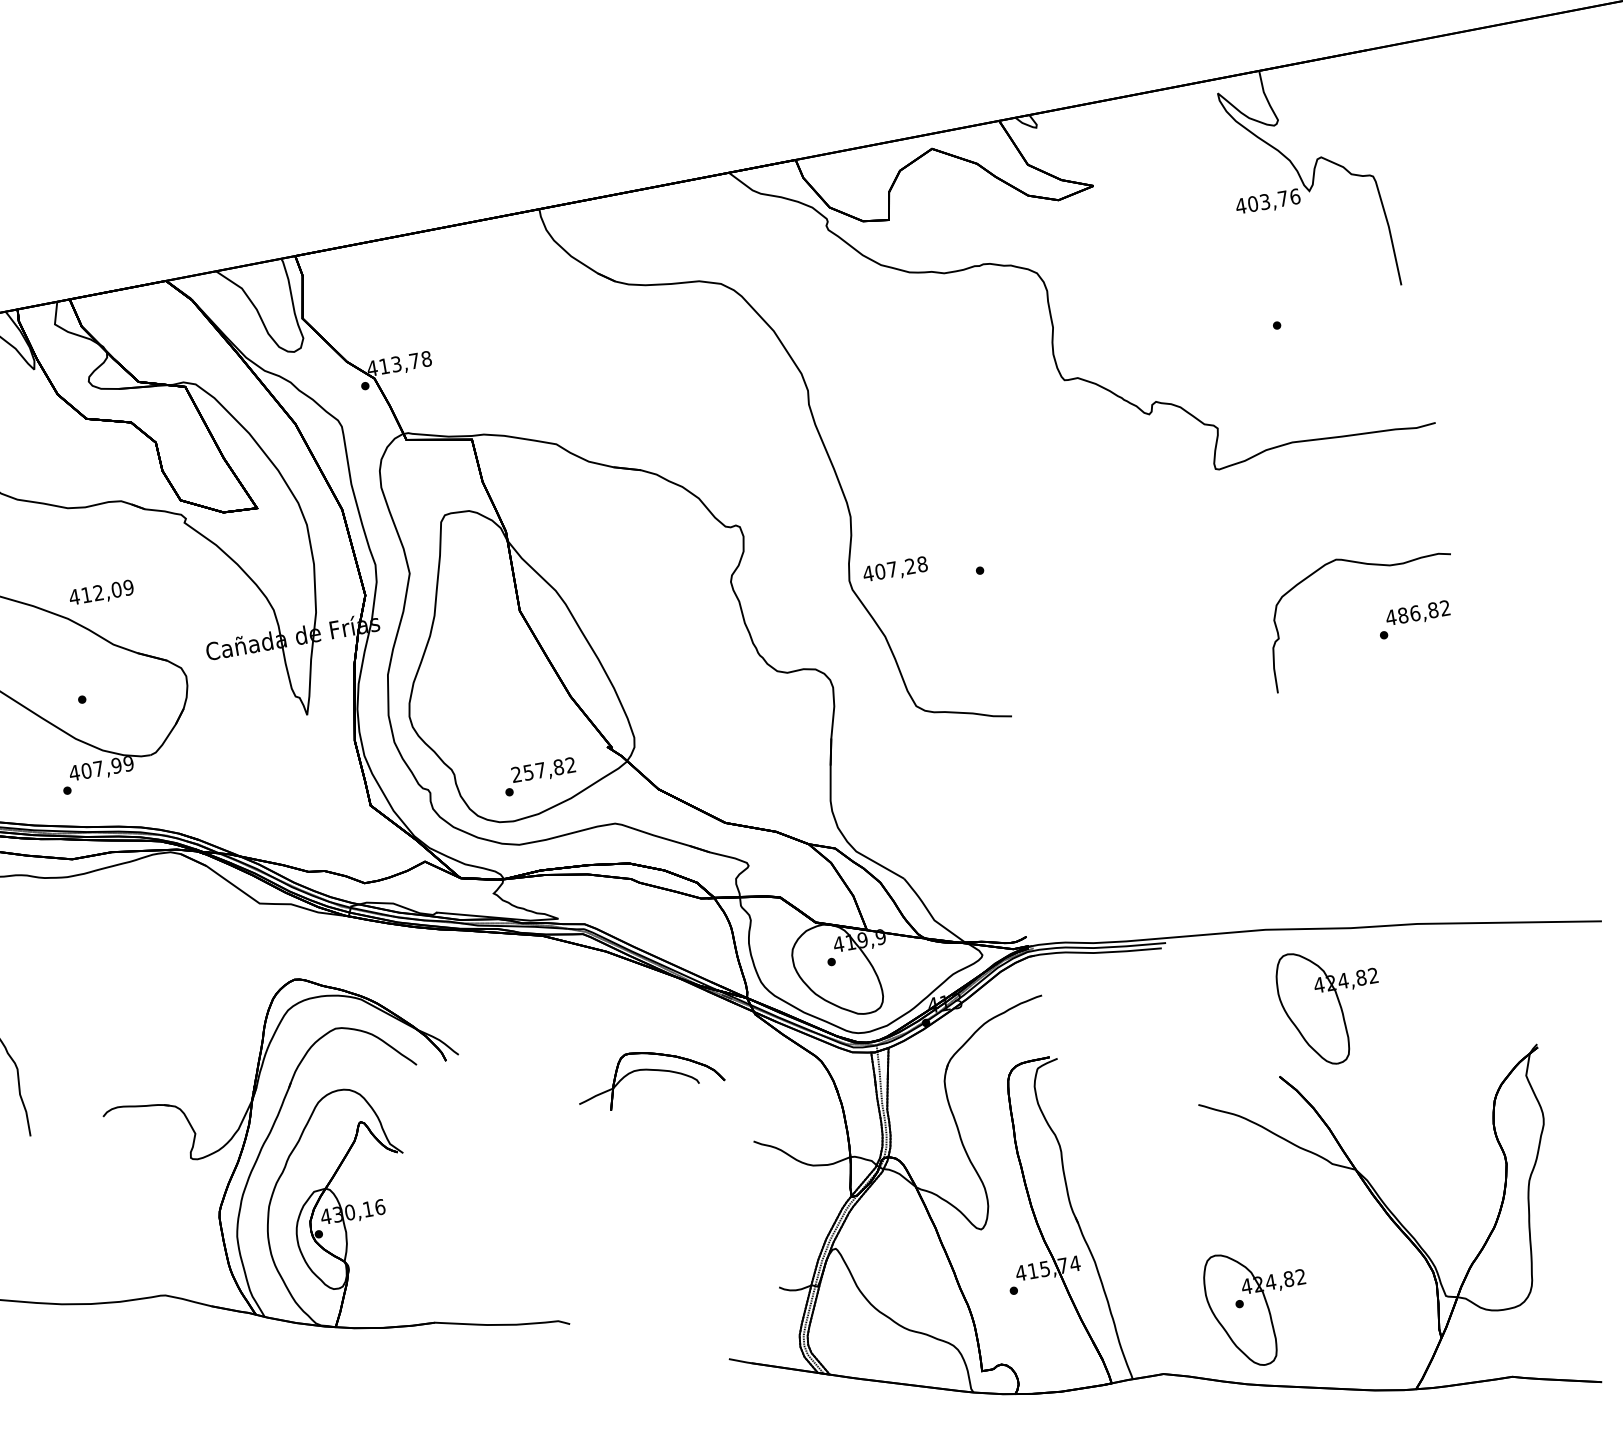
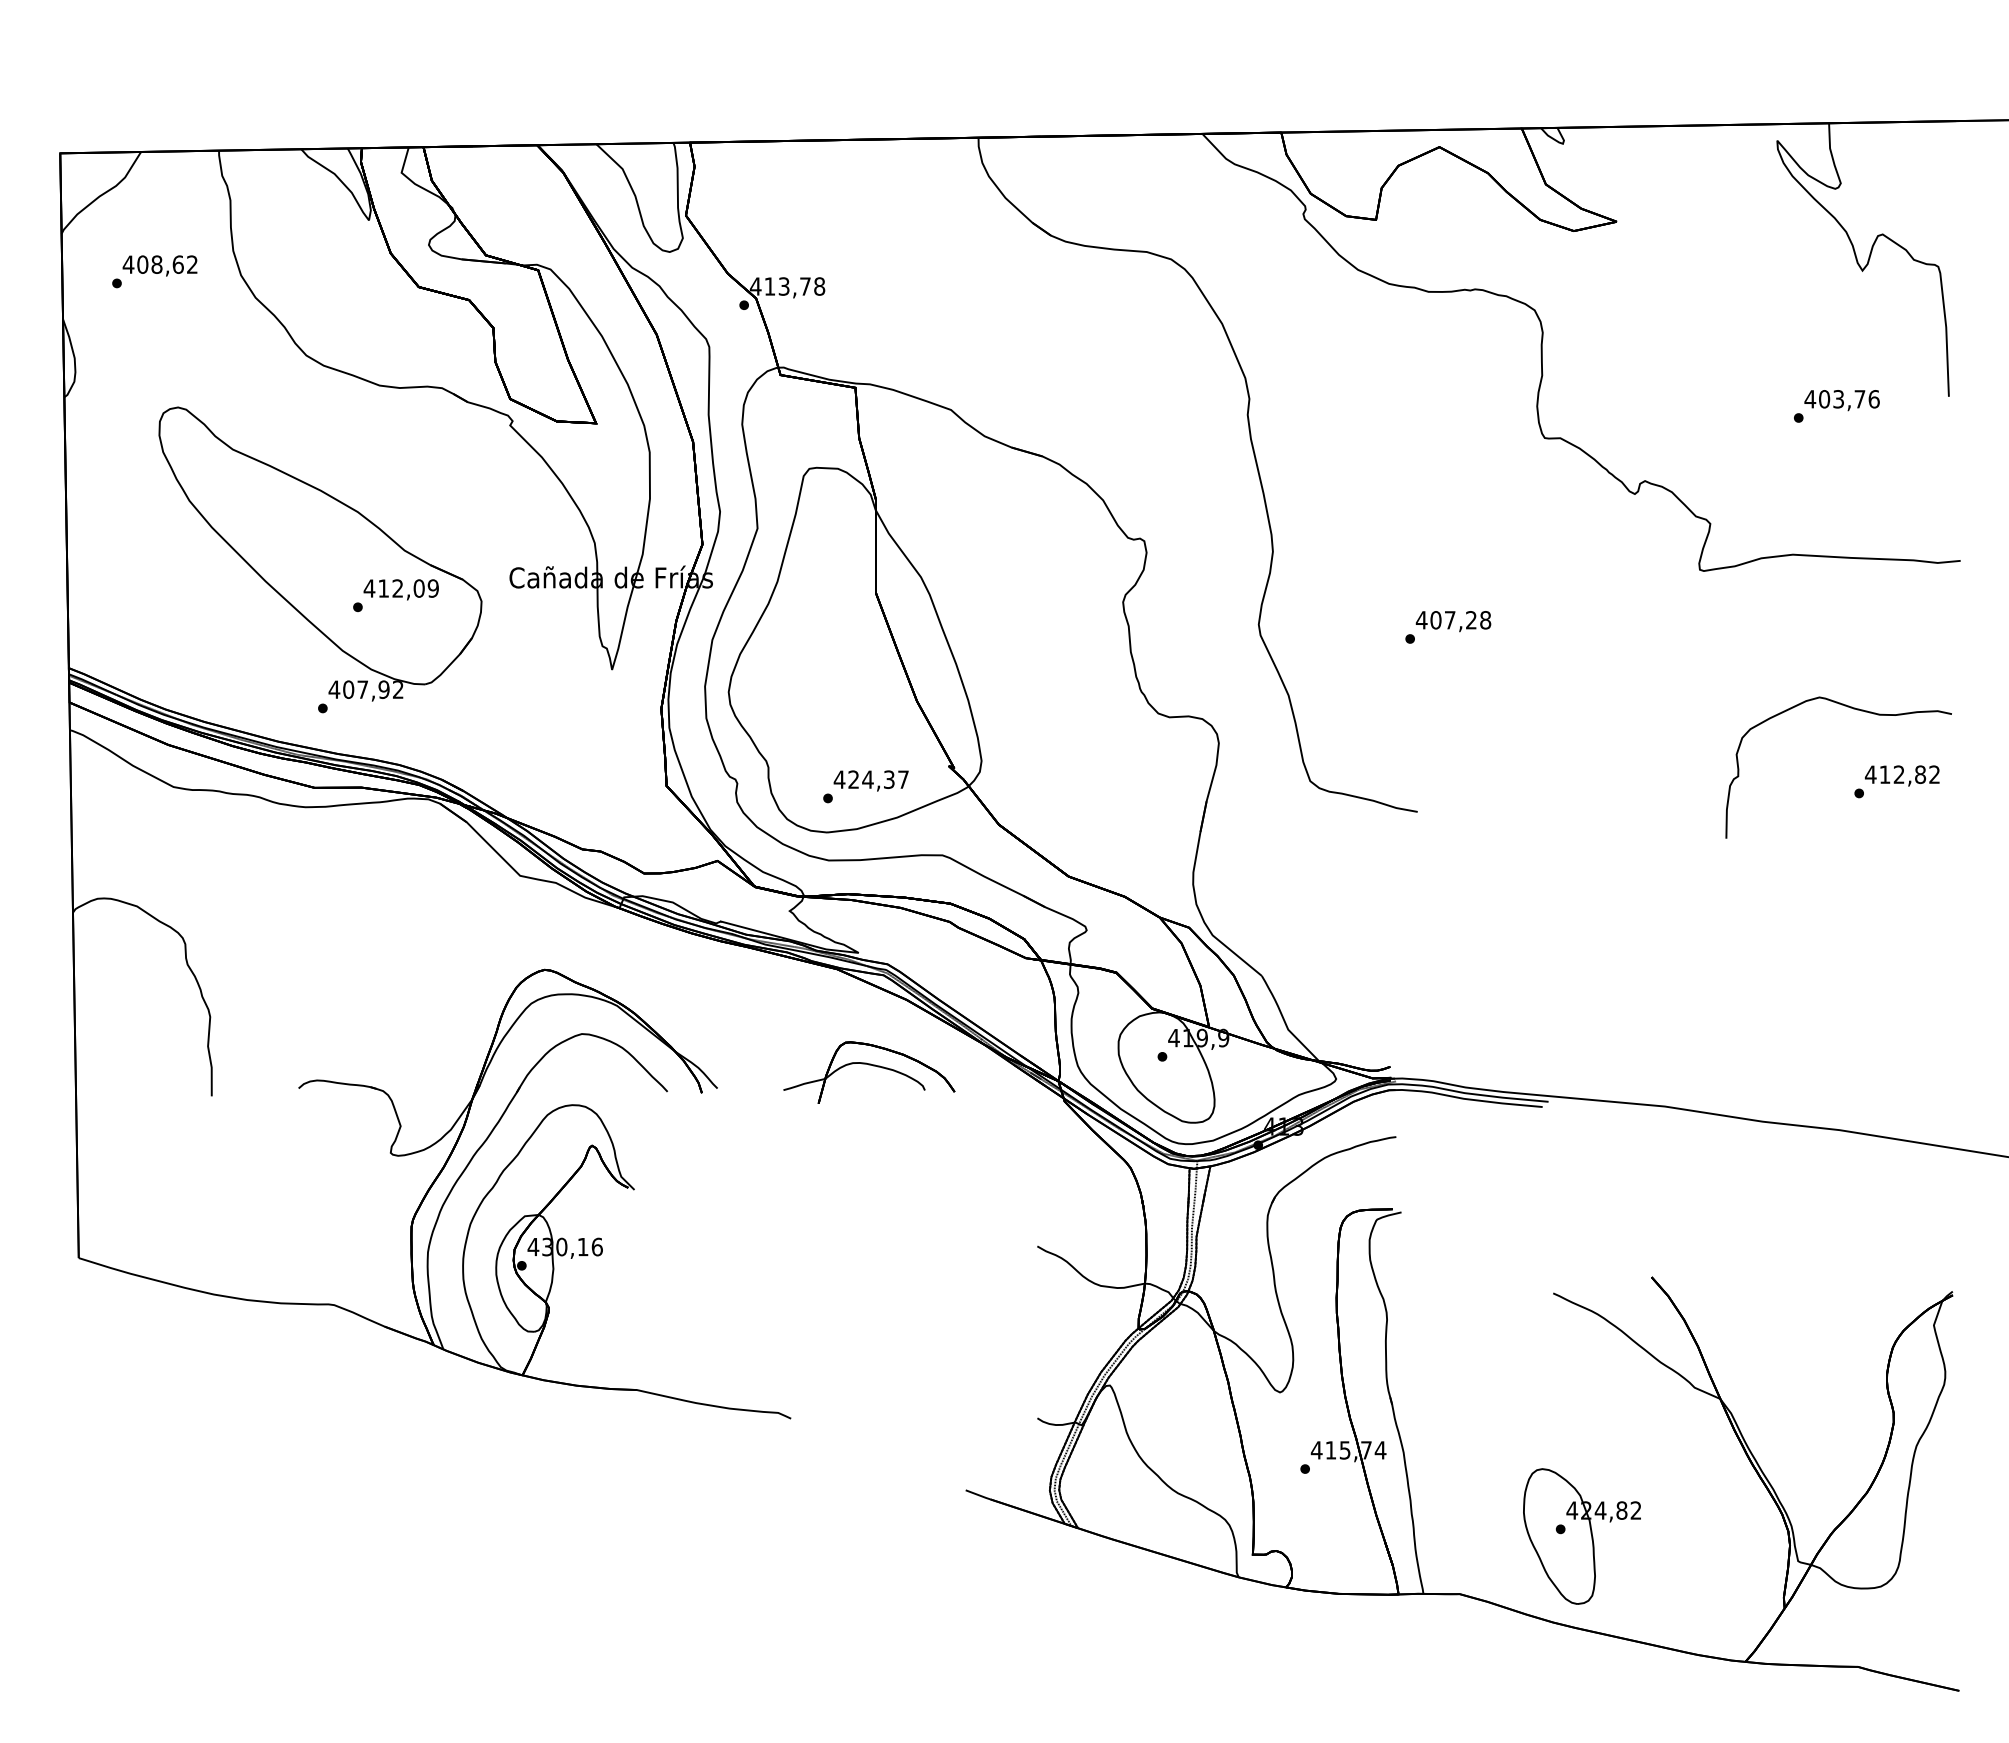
text: (1267, 202) -> (1841, 400), moved
text: (895, 570) -> (1453, 621), moved
text: (100, 593) -> (400, 589), moved
text: (1408, 614) -> (1891, 774), 486,82 -> 412,82
text: (127, 763) -> (397, 689), 407,99 -> 407,92
text: (542, 769) -> (870, 779), 257,82 -> 424,37
part: (1330, 1005) -> (1724, 1206), removed
part: (648, 1070) -> (869, 1065), moved

